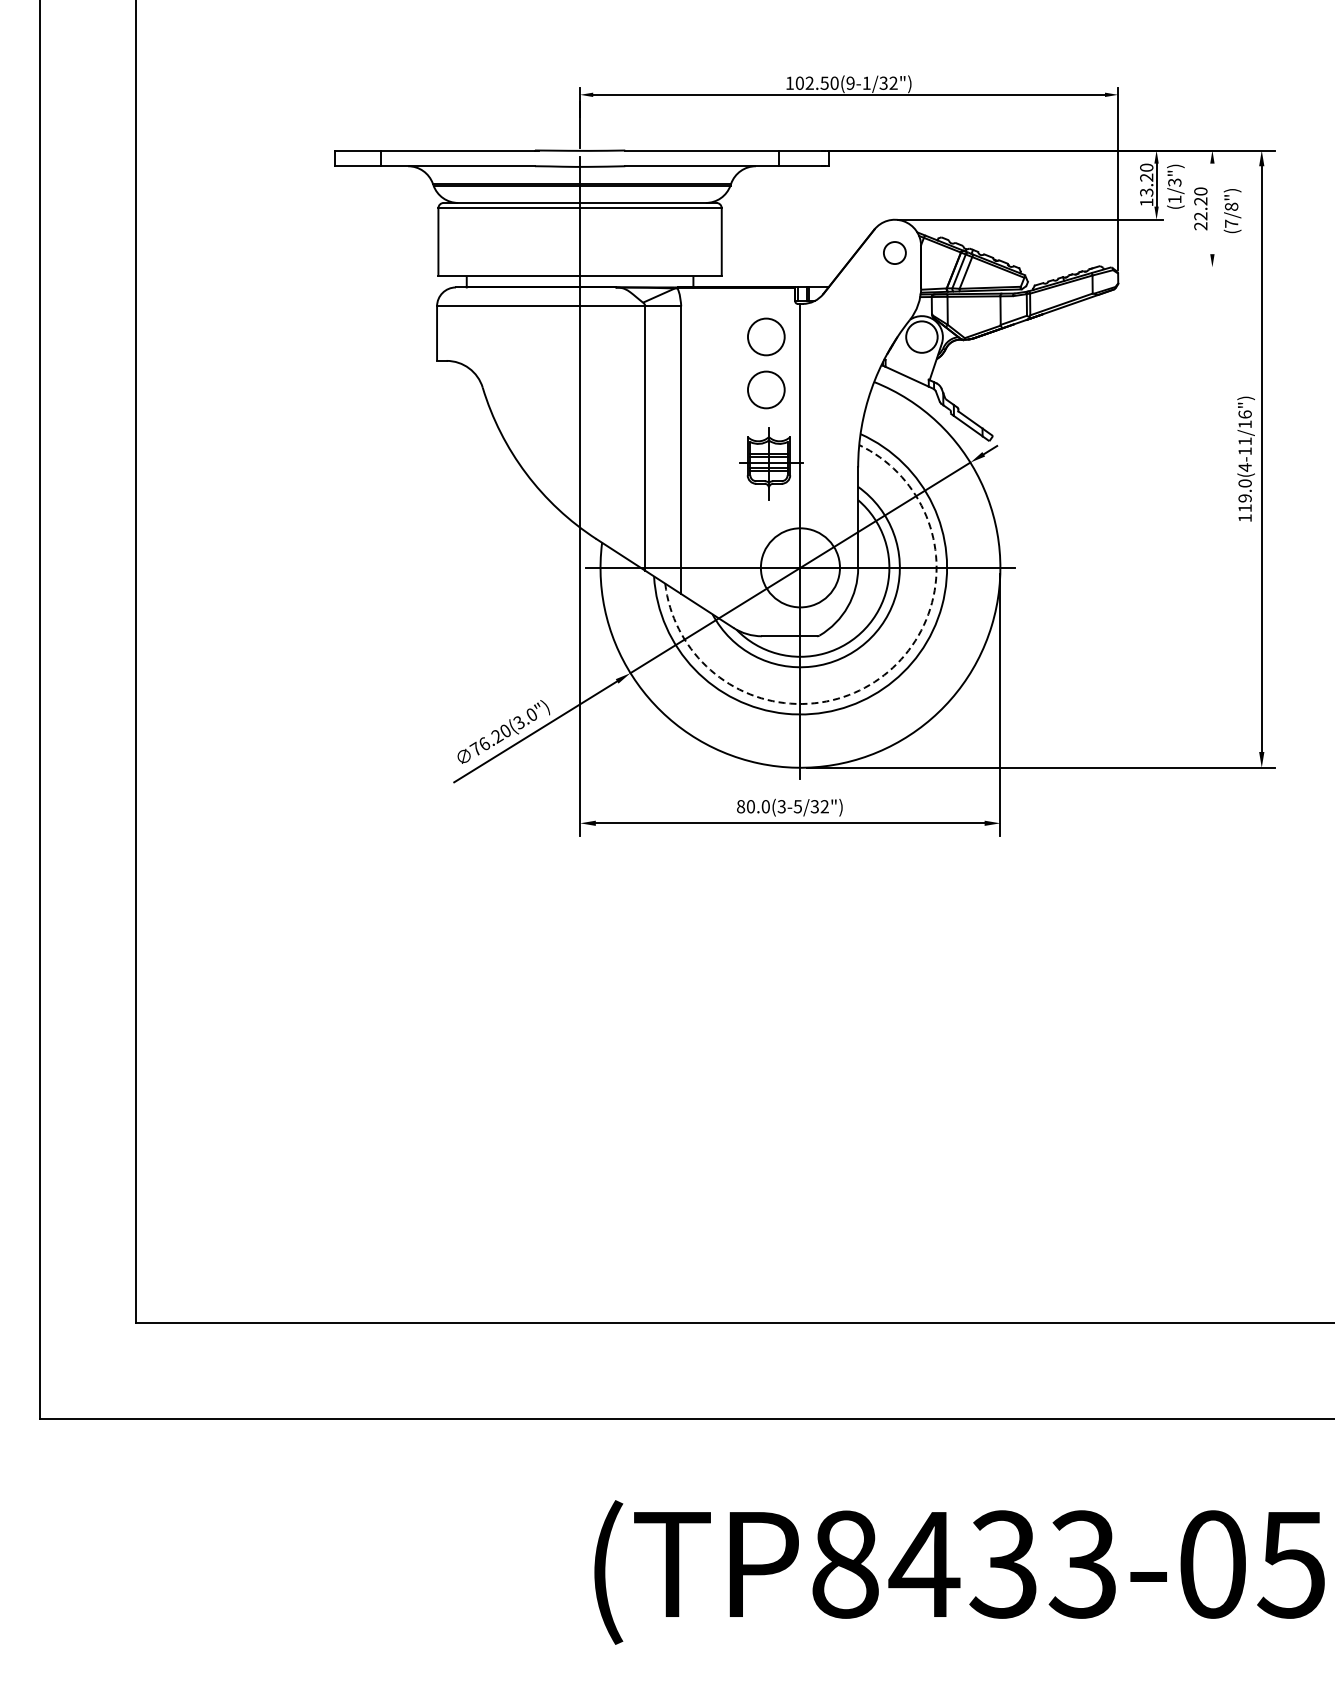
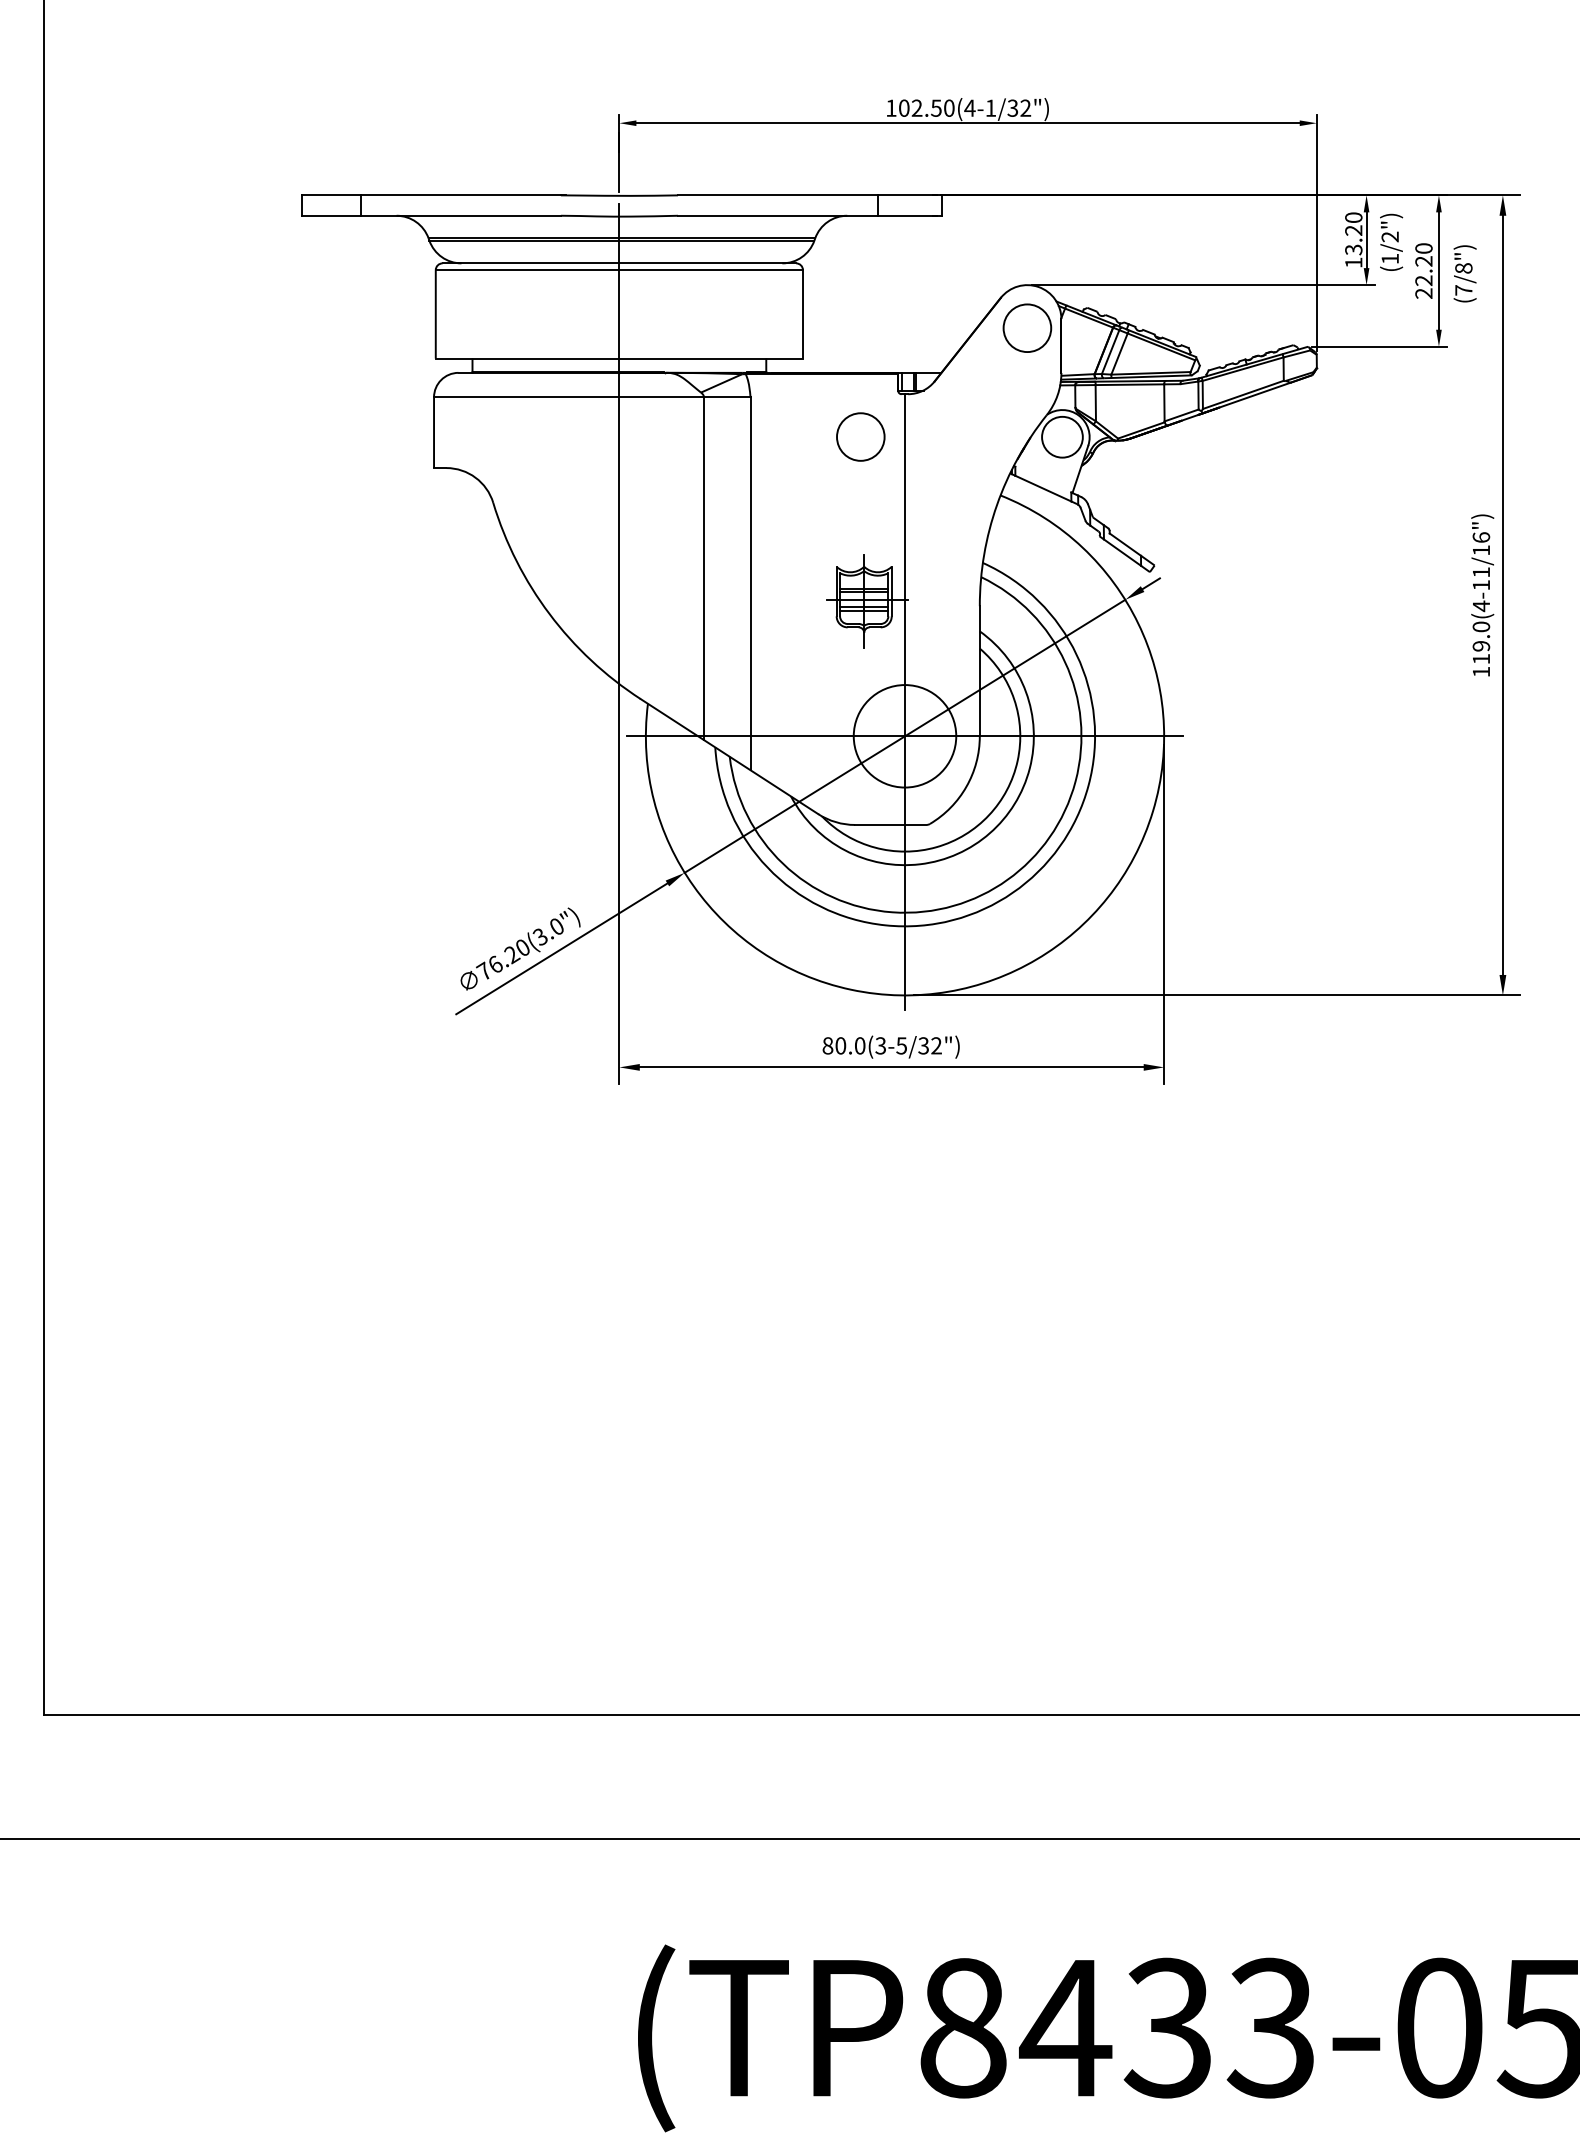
text: (850, 82) -> (969, 107), 102.50(9-1/32") -> 102.50(4-1/32")
text: (1174, 182) -> (1389, 236), (1/3") -> (1/2")
line: (1212, 208) -> (1439, 270), added
circle: (894, 252) -> (1026, 327), size x1.67
line: (1166, 267) -> (1379, 347), added
circle: (766, 389) -> (861, 505), removed
arc: (879, 678) -> (1007, 879), dashed -> solid

